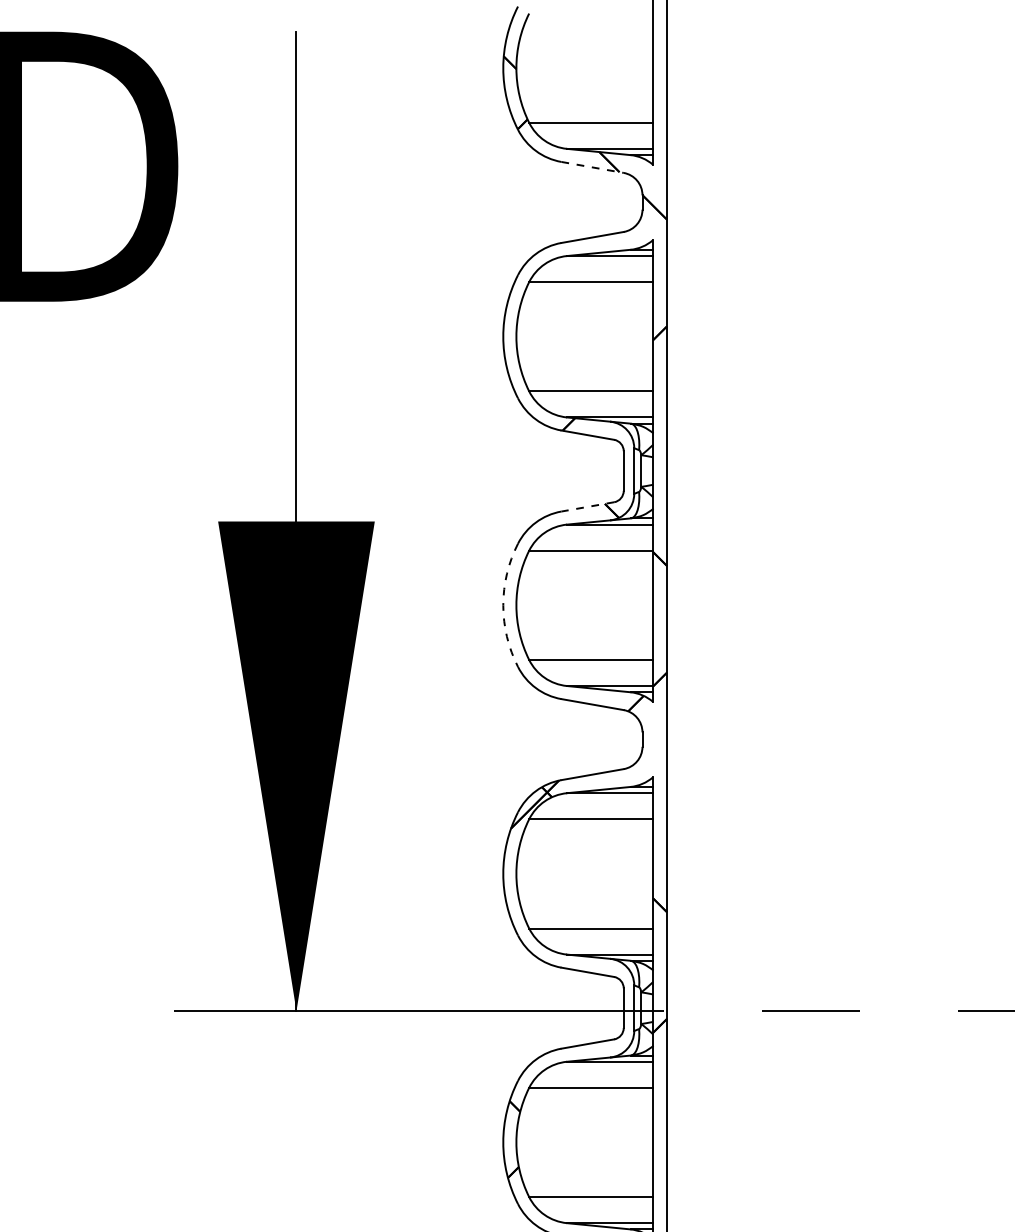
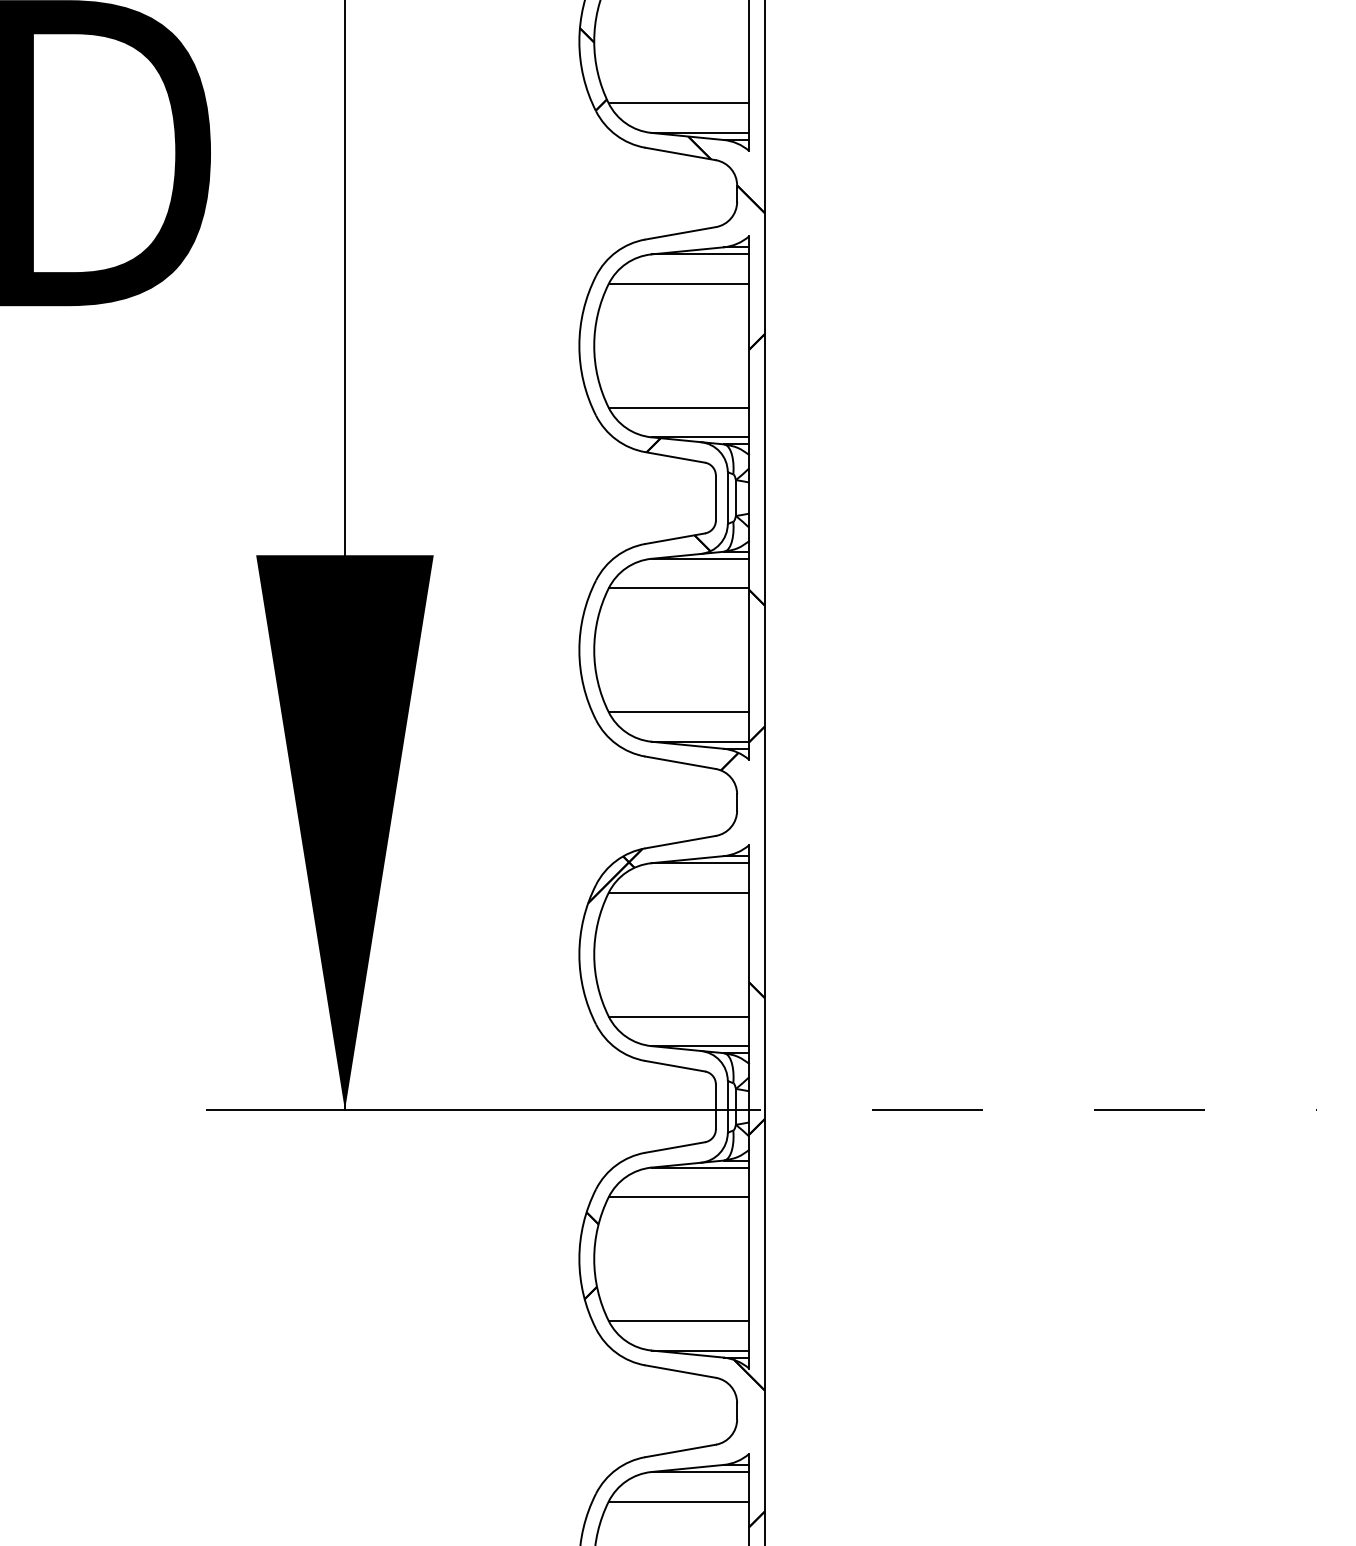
line: (592, 167) -> (680, 153), dashed -> solid
line: (587, 506) -> (674, 538), dashed -> solid
arc: (503, 605) -> (579, 650), dashed -> solid

